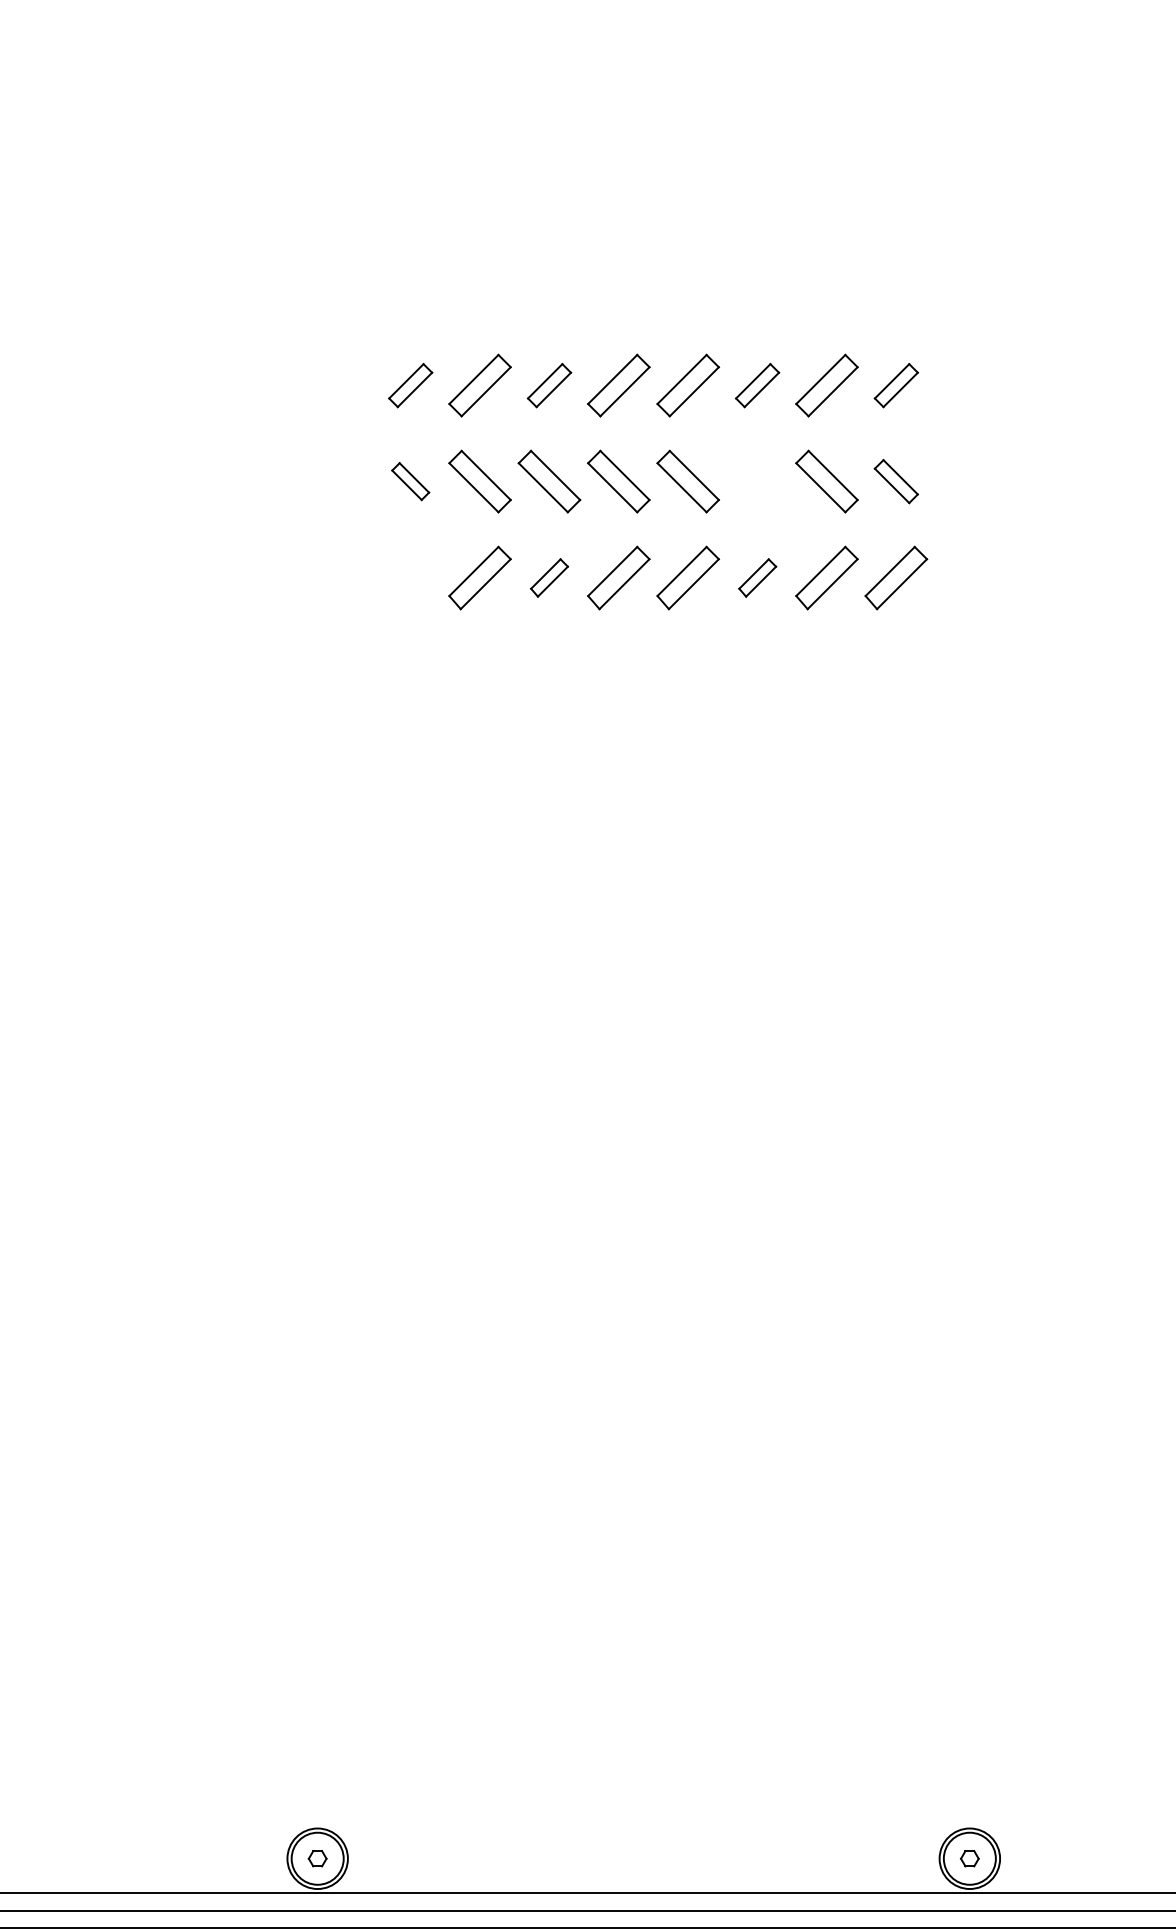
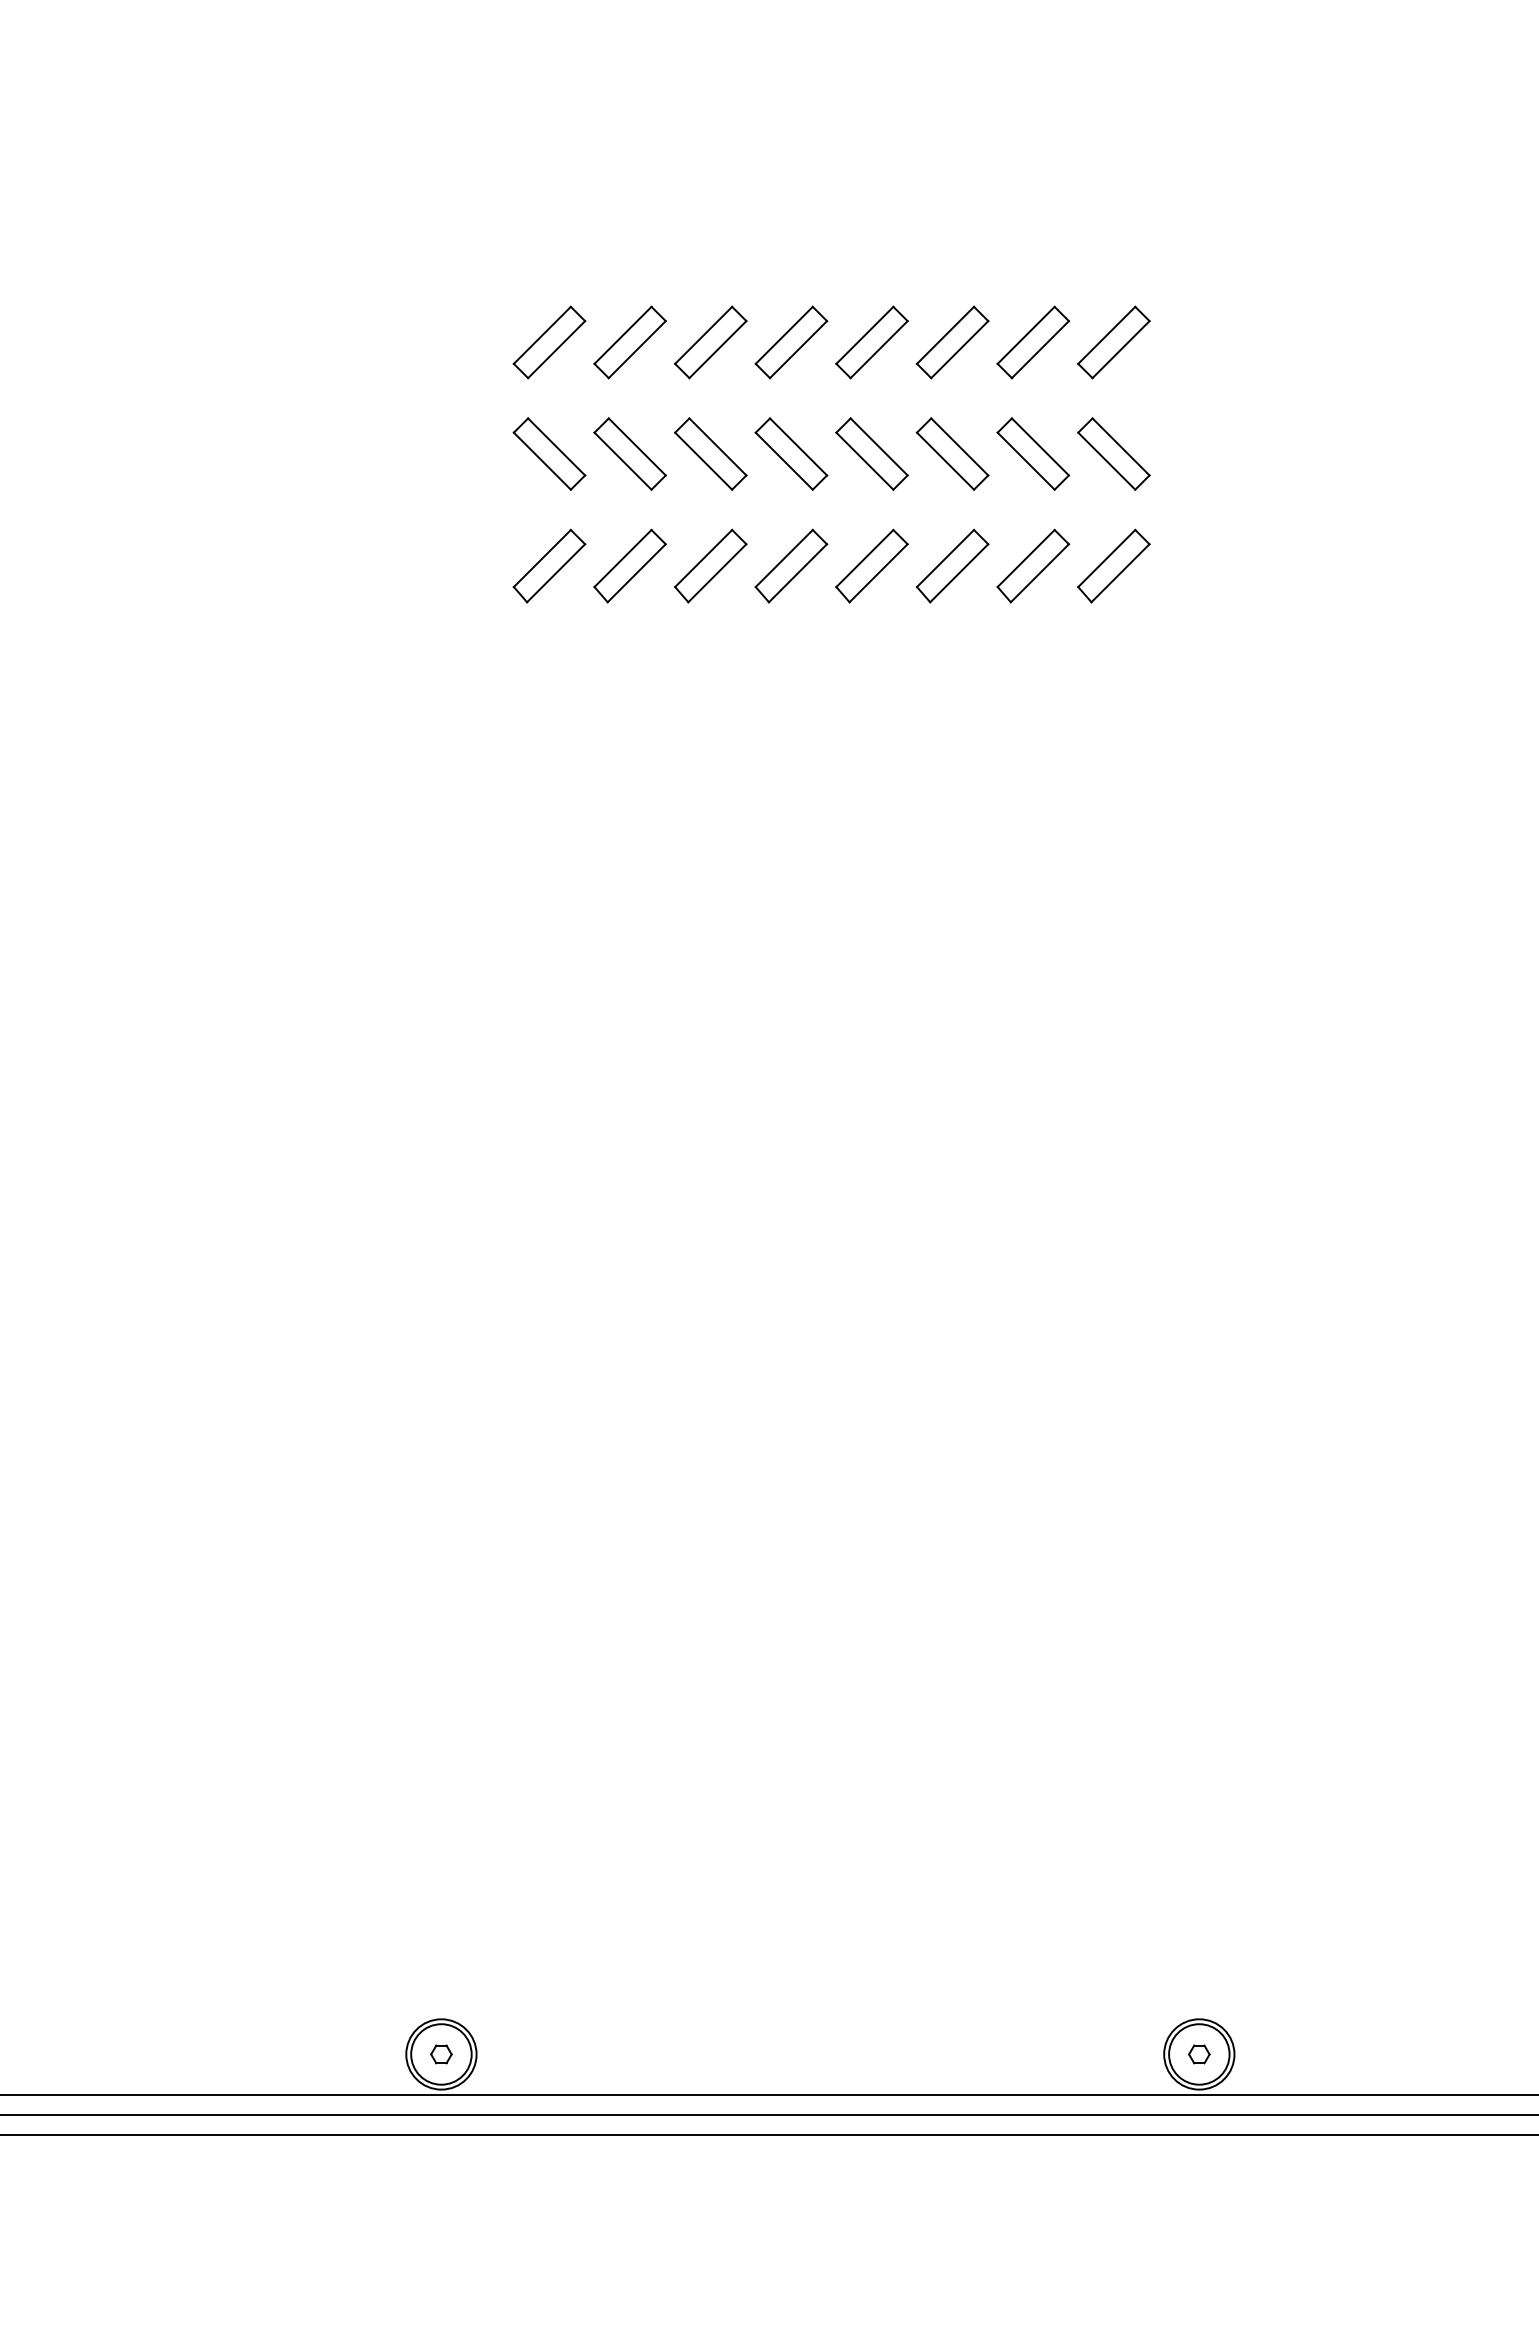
part: (410, 385) -> (549, 342), size x1.43
part: (549, 385) -> (710, 342), size x1.43
part: (757, 385) -> (952, 342), size x1.43
part: (896, 385) -> (1113, 342), size x1.43
part: (410, 481) -> (549, 453), size x1.67
part: (757, 481) -> (952, 453), added
part: (896, 481) -> (1113, 453), size x1.43
part: (410, 577) -> (549, 565), added
part: (549, 577) -> (710, 565), size x1.67
part: (757, 577) -> (952, 565), size x1.67

